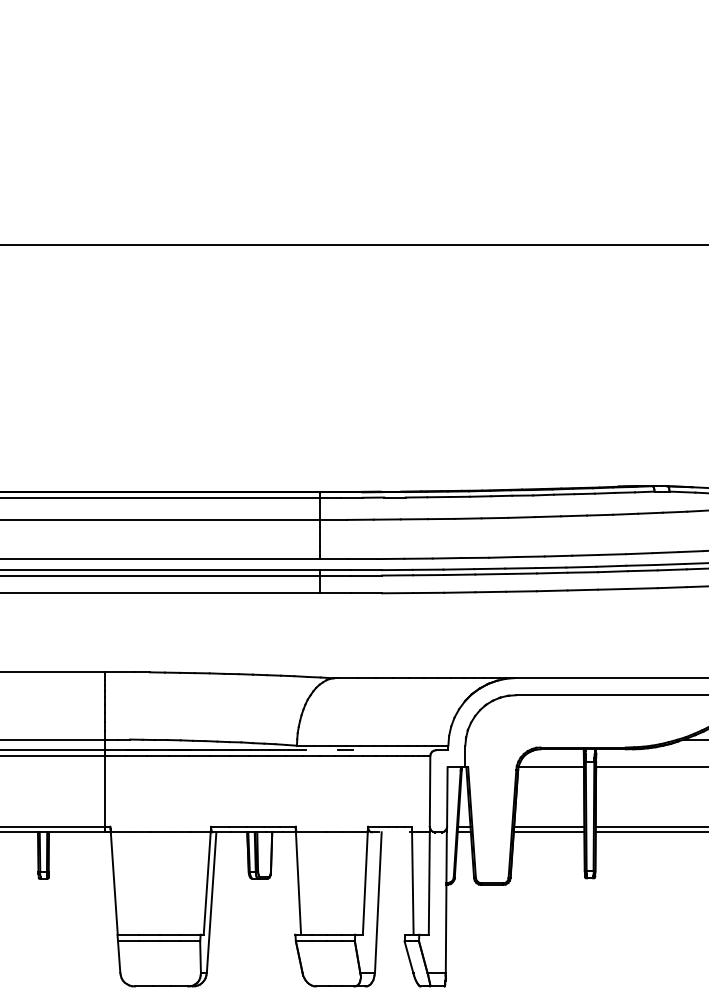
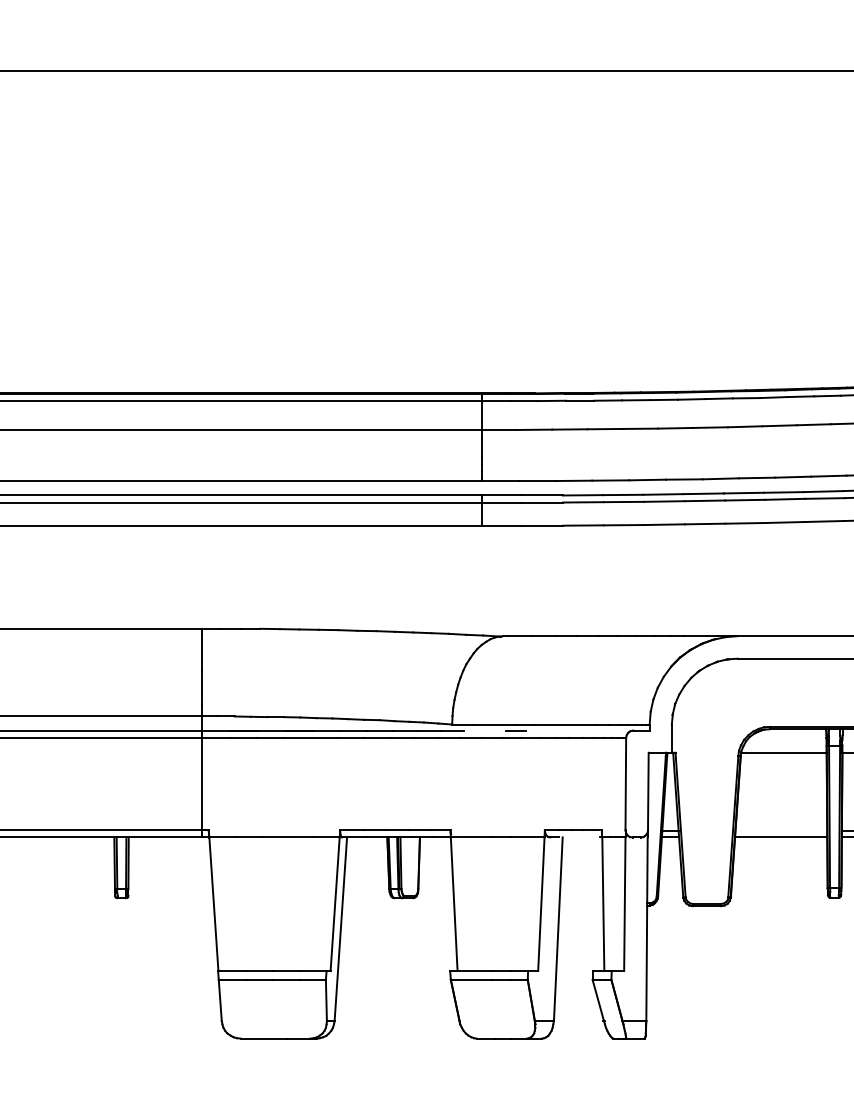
line: (549, 827) -> (781, 831), removed

